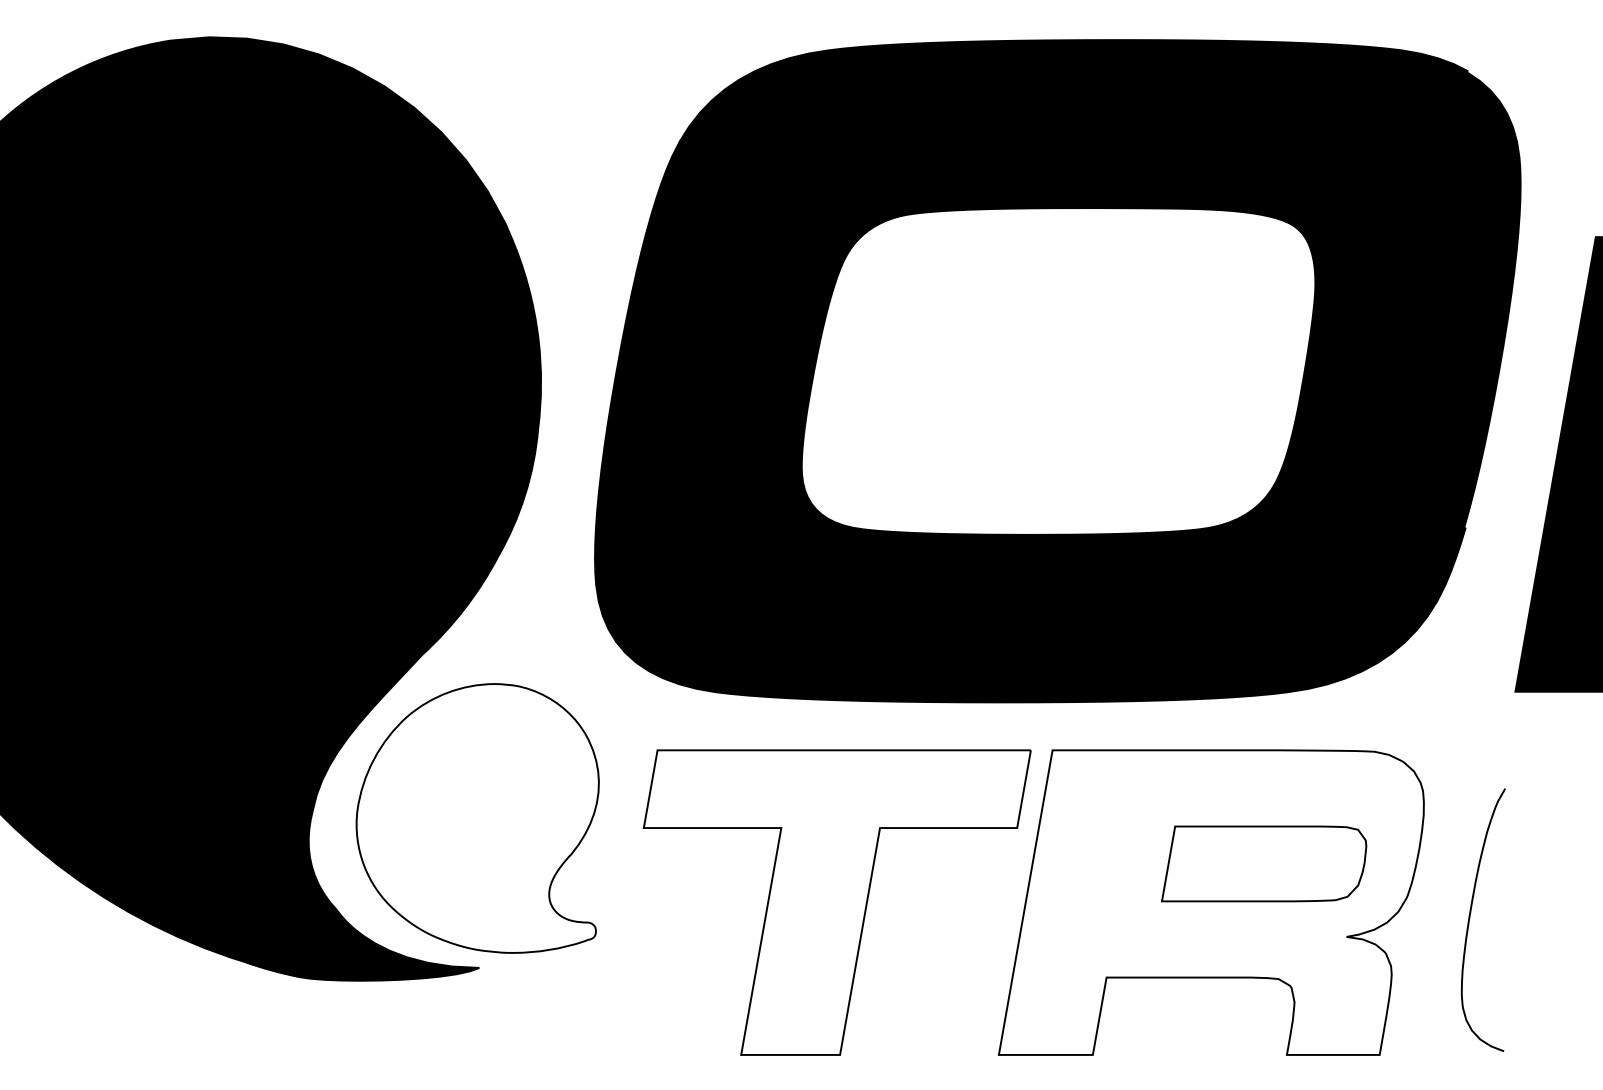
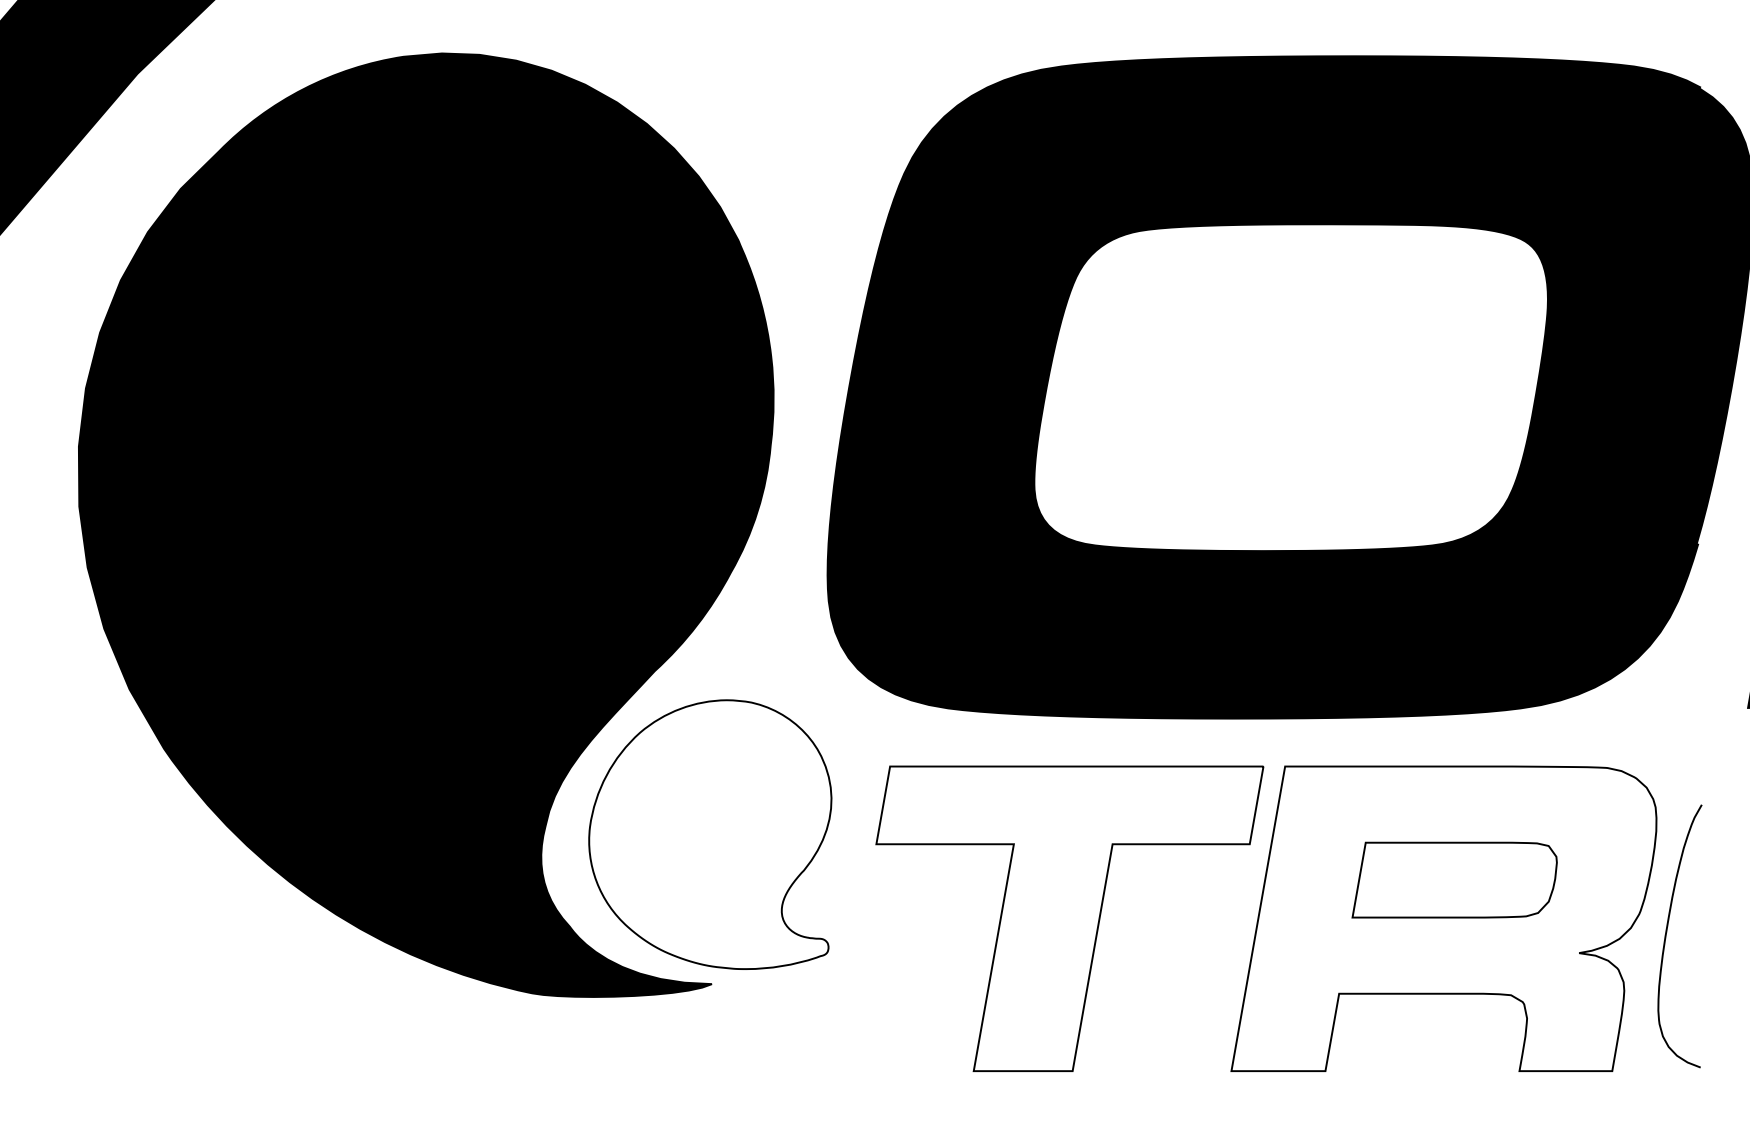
part: (1263, 863) -> (1454, 879), moved
curve: (1470, 916) -> (1667, 932), moved

